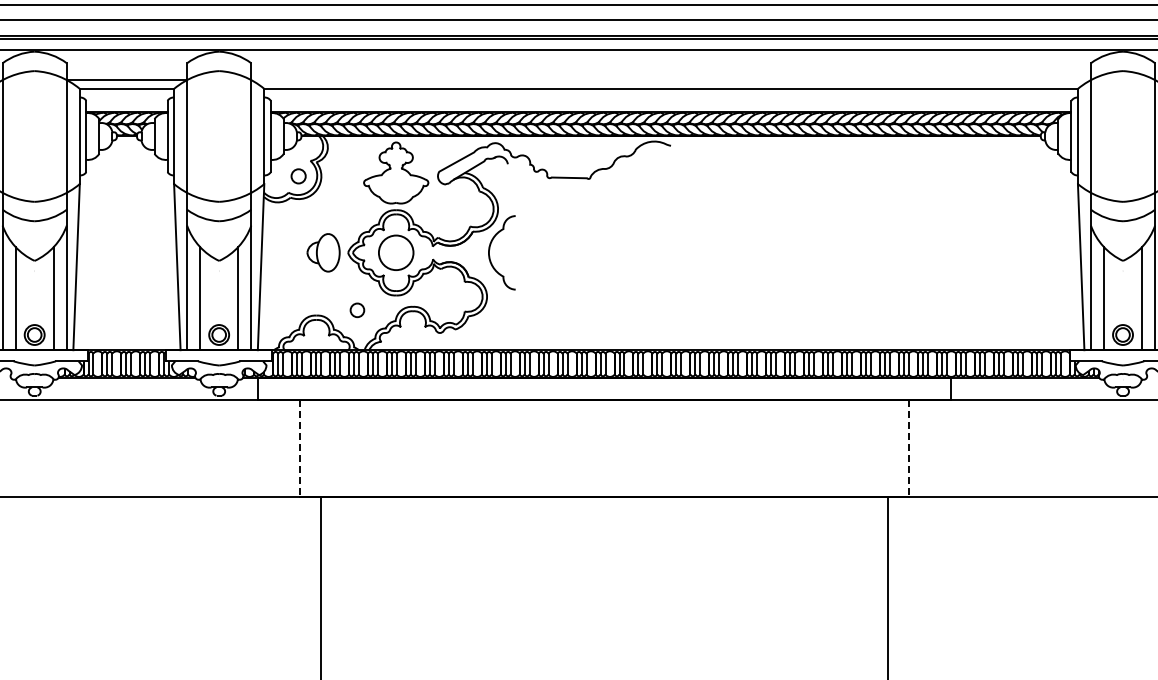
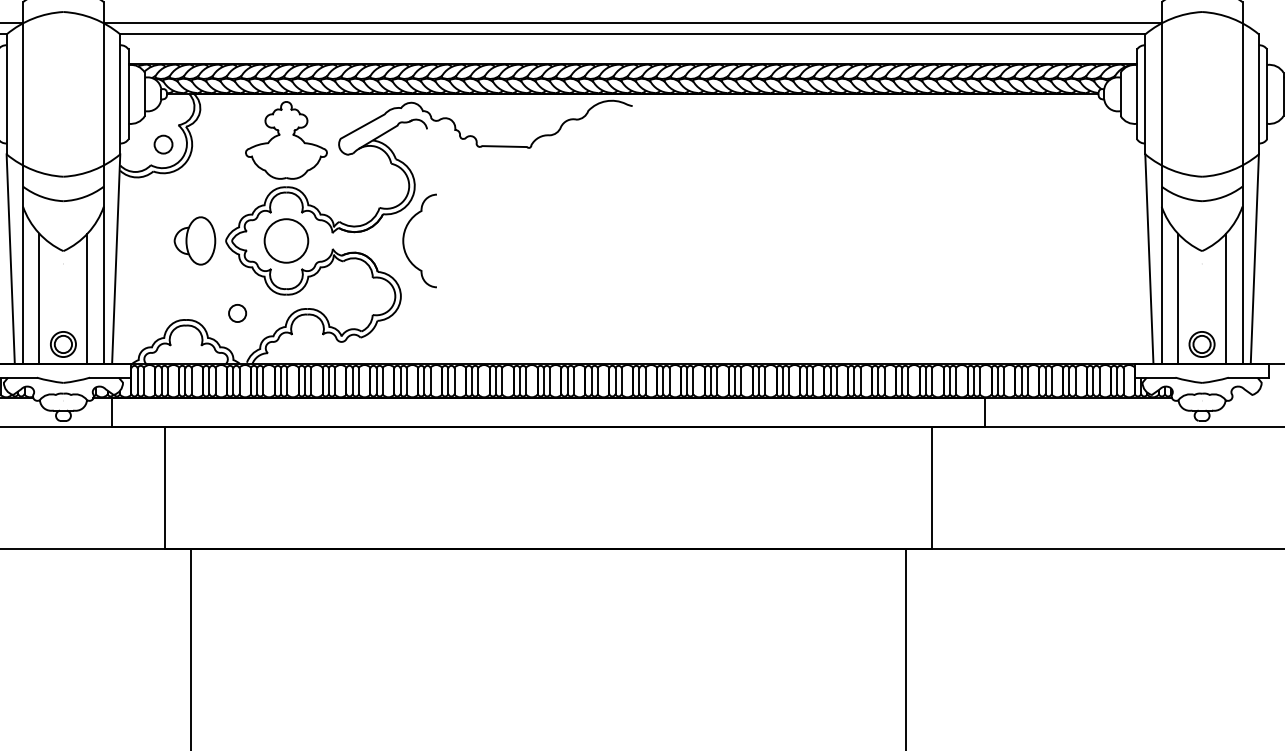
line: (670, 80) -> (631, 23), added
line: (299, 448) -> (164, 487), dashed -> solid
line: (908, 448) -> (931, 487), dashed -> solid

